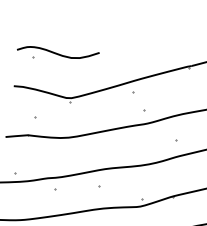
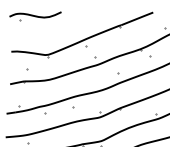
part: (57, 54) -> (35, 16), moved

